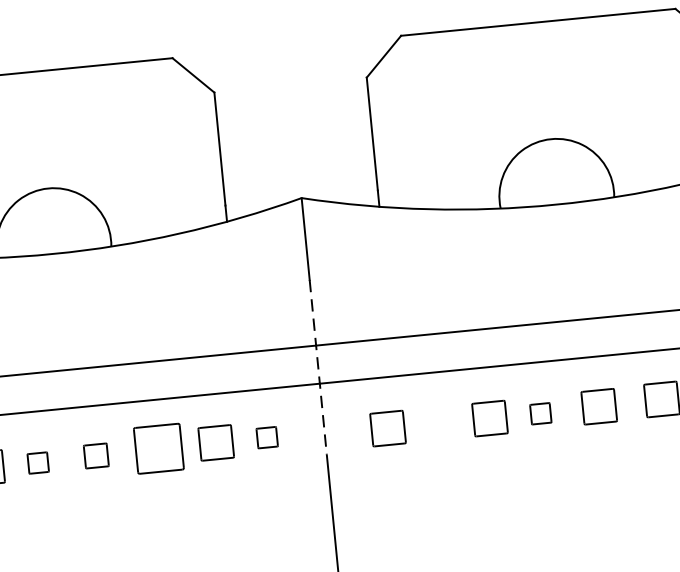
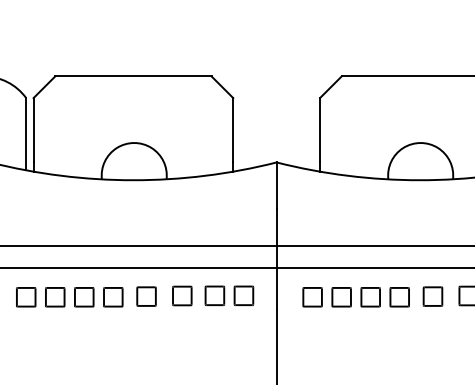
line: (317, 366) -> (276, 258), dashed -> solid
part: (540, 414) -> (399, 297), size x1.67
part: (438, 424) -> (341, 297), added
part: (266, 437) -> (243, 295), size x1.67
part: (159, 447) -> (182, 295), size x0.71
part: (96, 455) -> (146, 296), size x1.43
part: (38, 463) -> (113, 297), size x1.67

